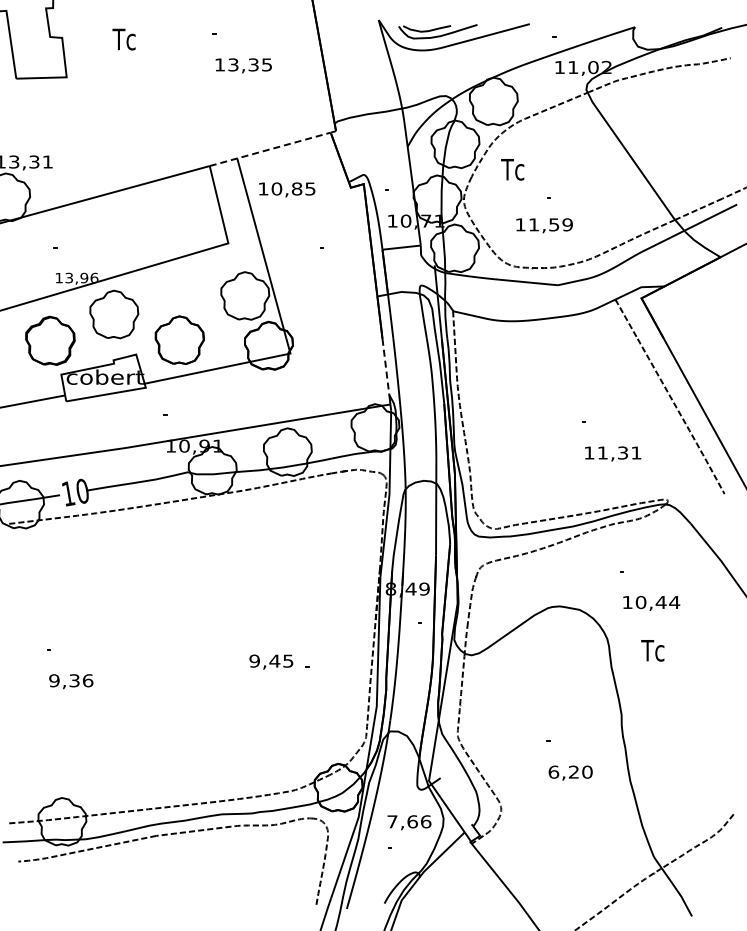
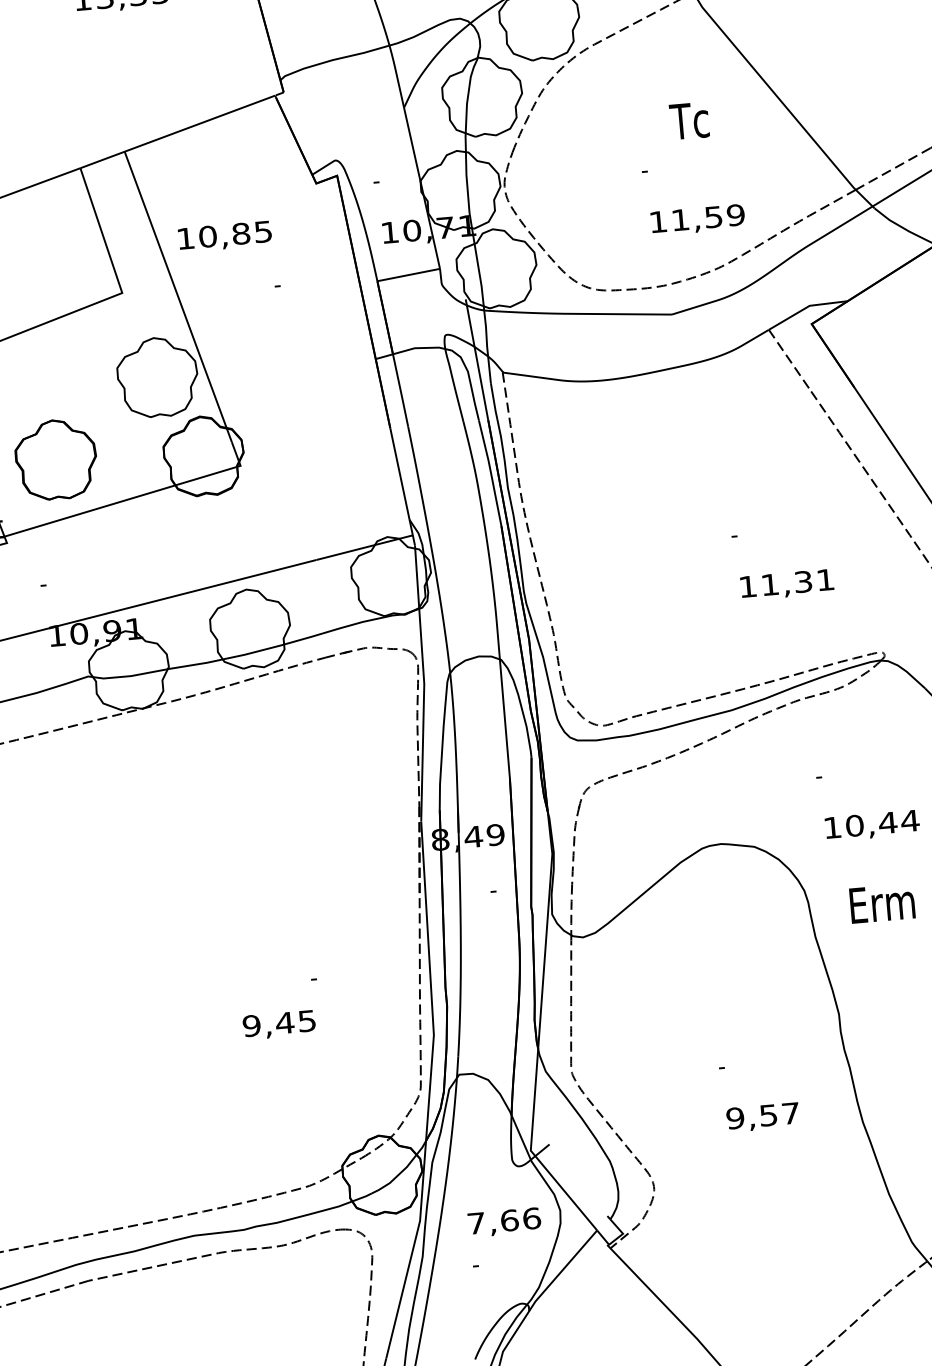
line: (270, 149) -> (178, 132), dashed -> solid
text: (512, 169) -> (689, 120), moved
text: (287, 189) -> (225, 236), moved
text: (544, 225) -> (697, 219), moved
line: (385, 367) -> (399, 475), dashed -> solid
text: (653, 650) -> (882, 903), Tc -> Erm
text: (271, 661) -> (279, 1024), moved
text: (570, 771) -> (762, 1114), 6,20 -> 9,57

